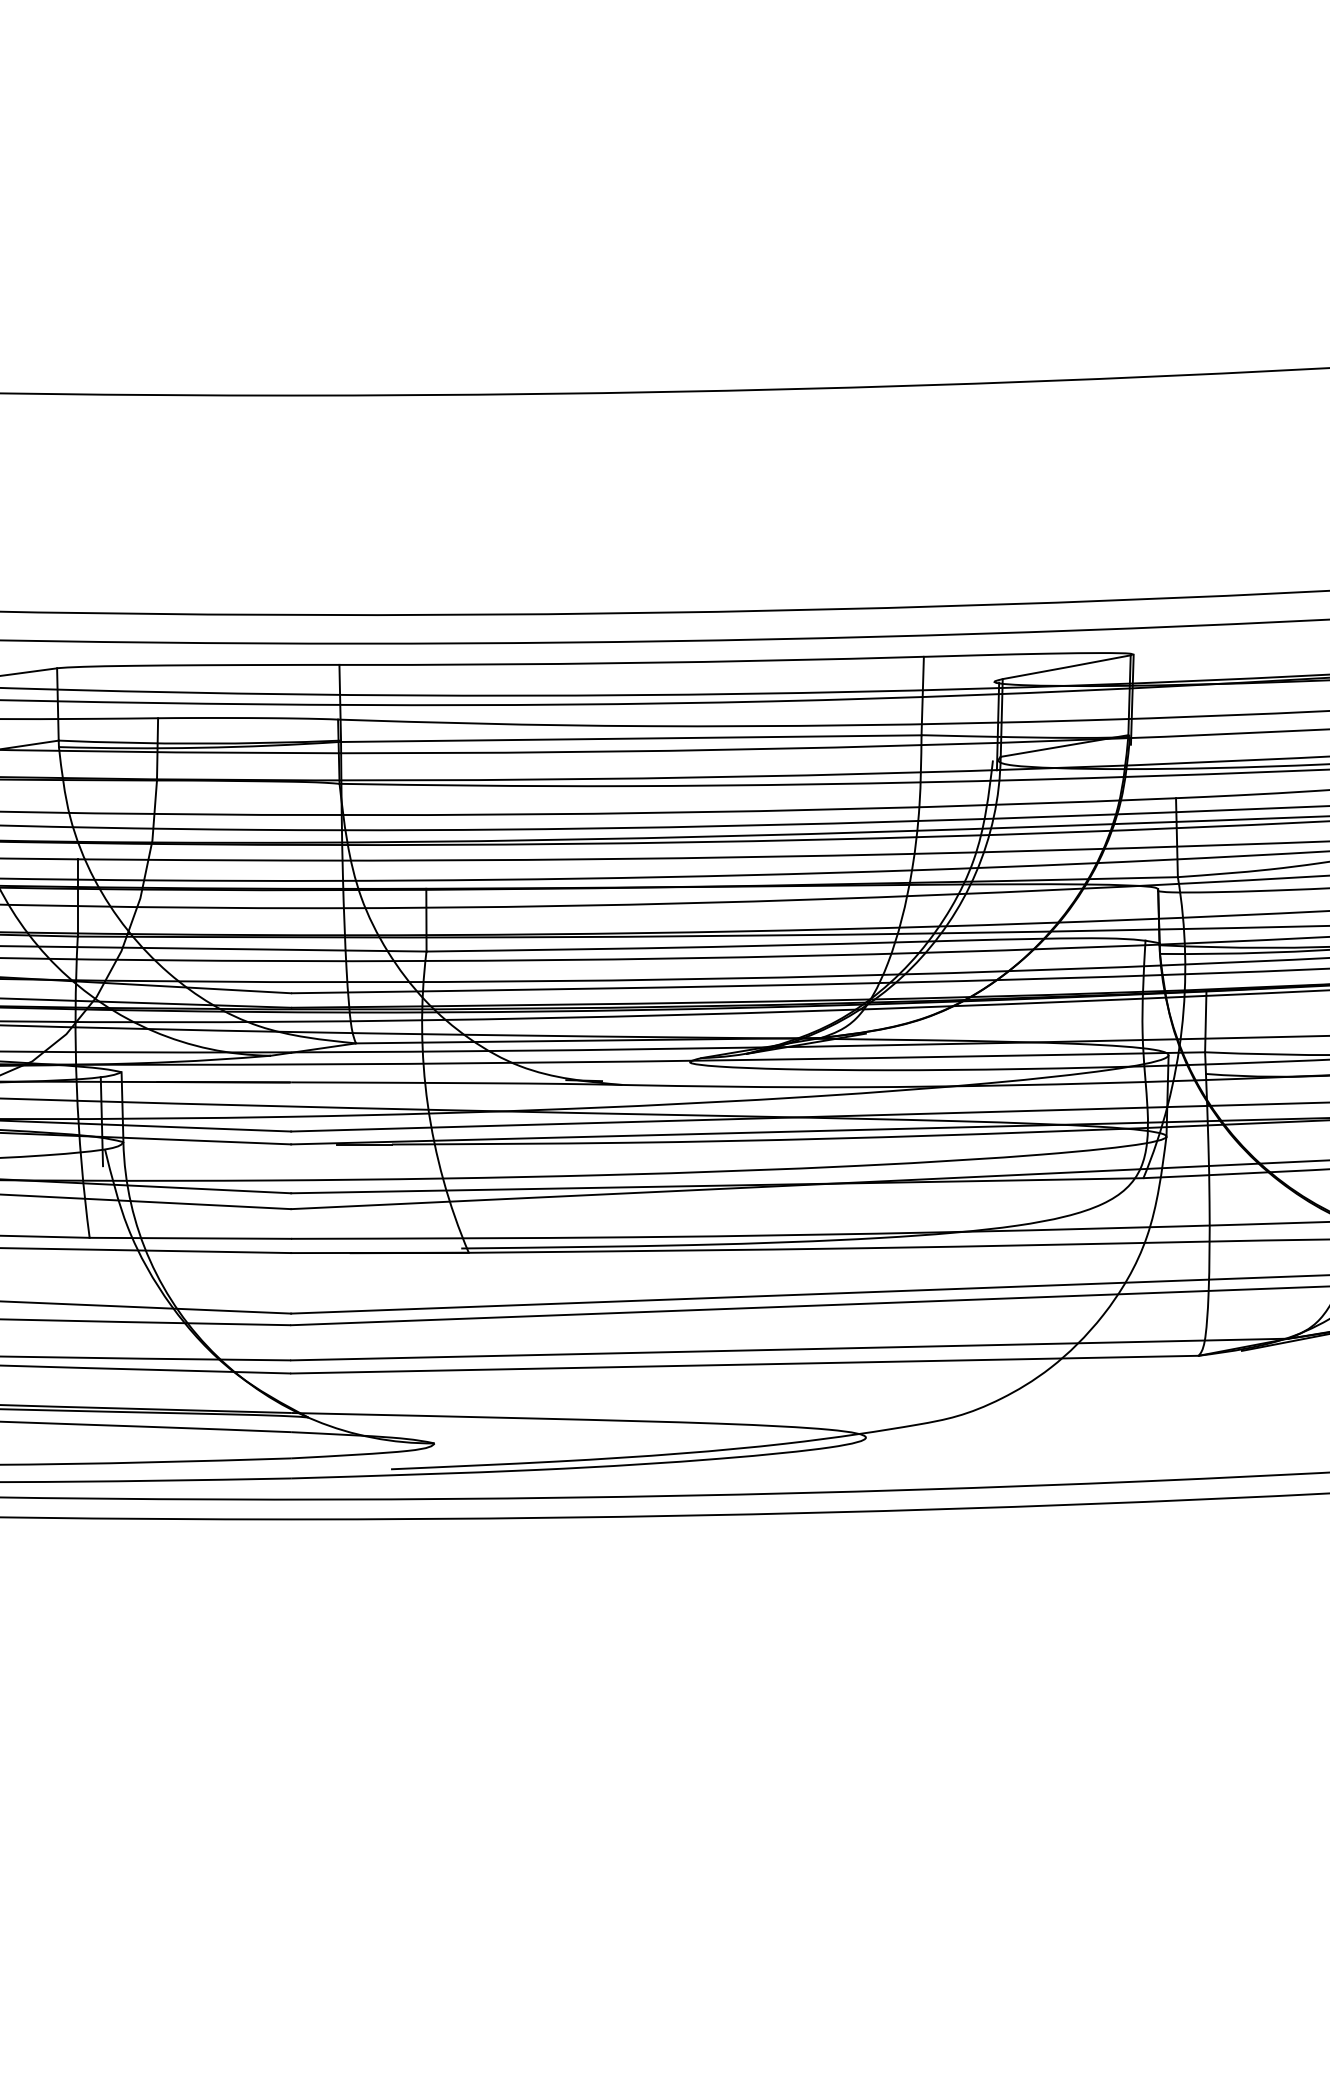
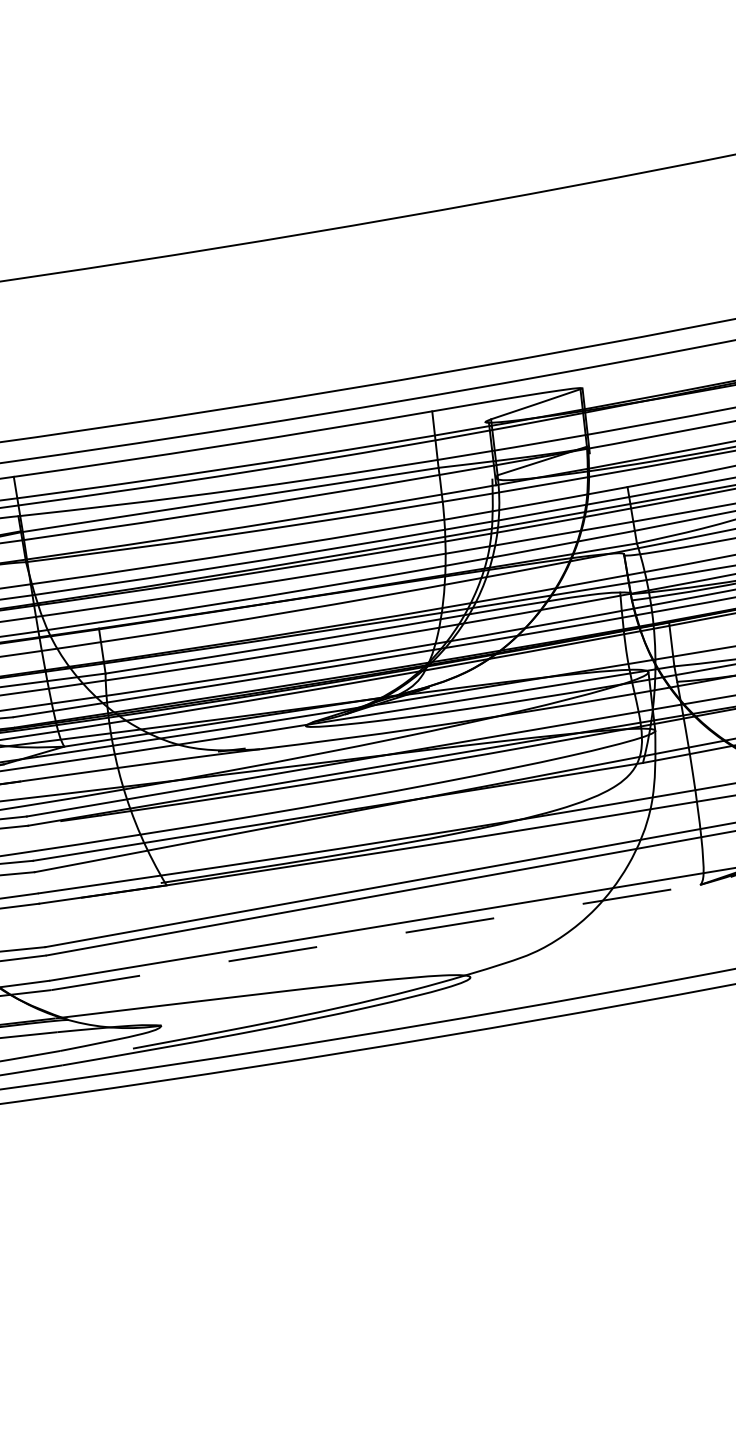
line: (744, 1364) -> (375, 937), solid -> dashed

